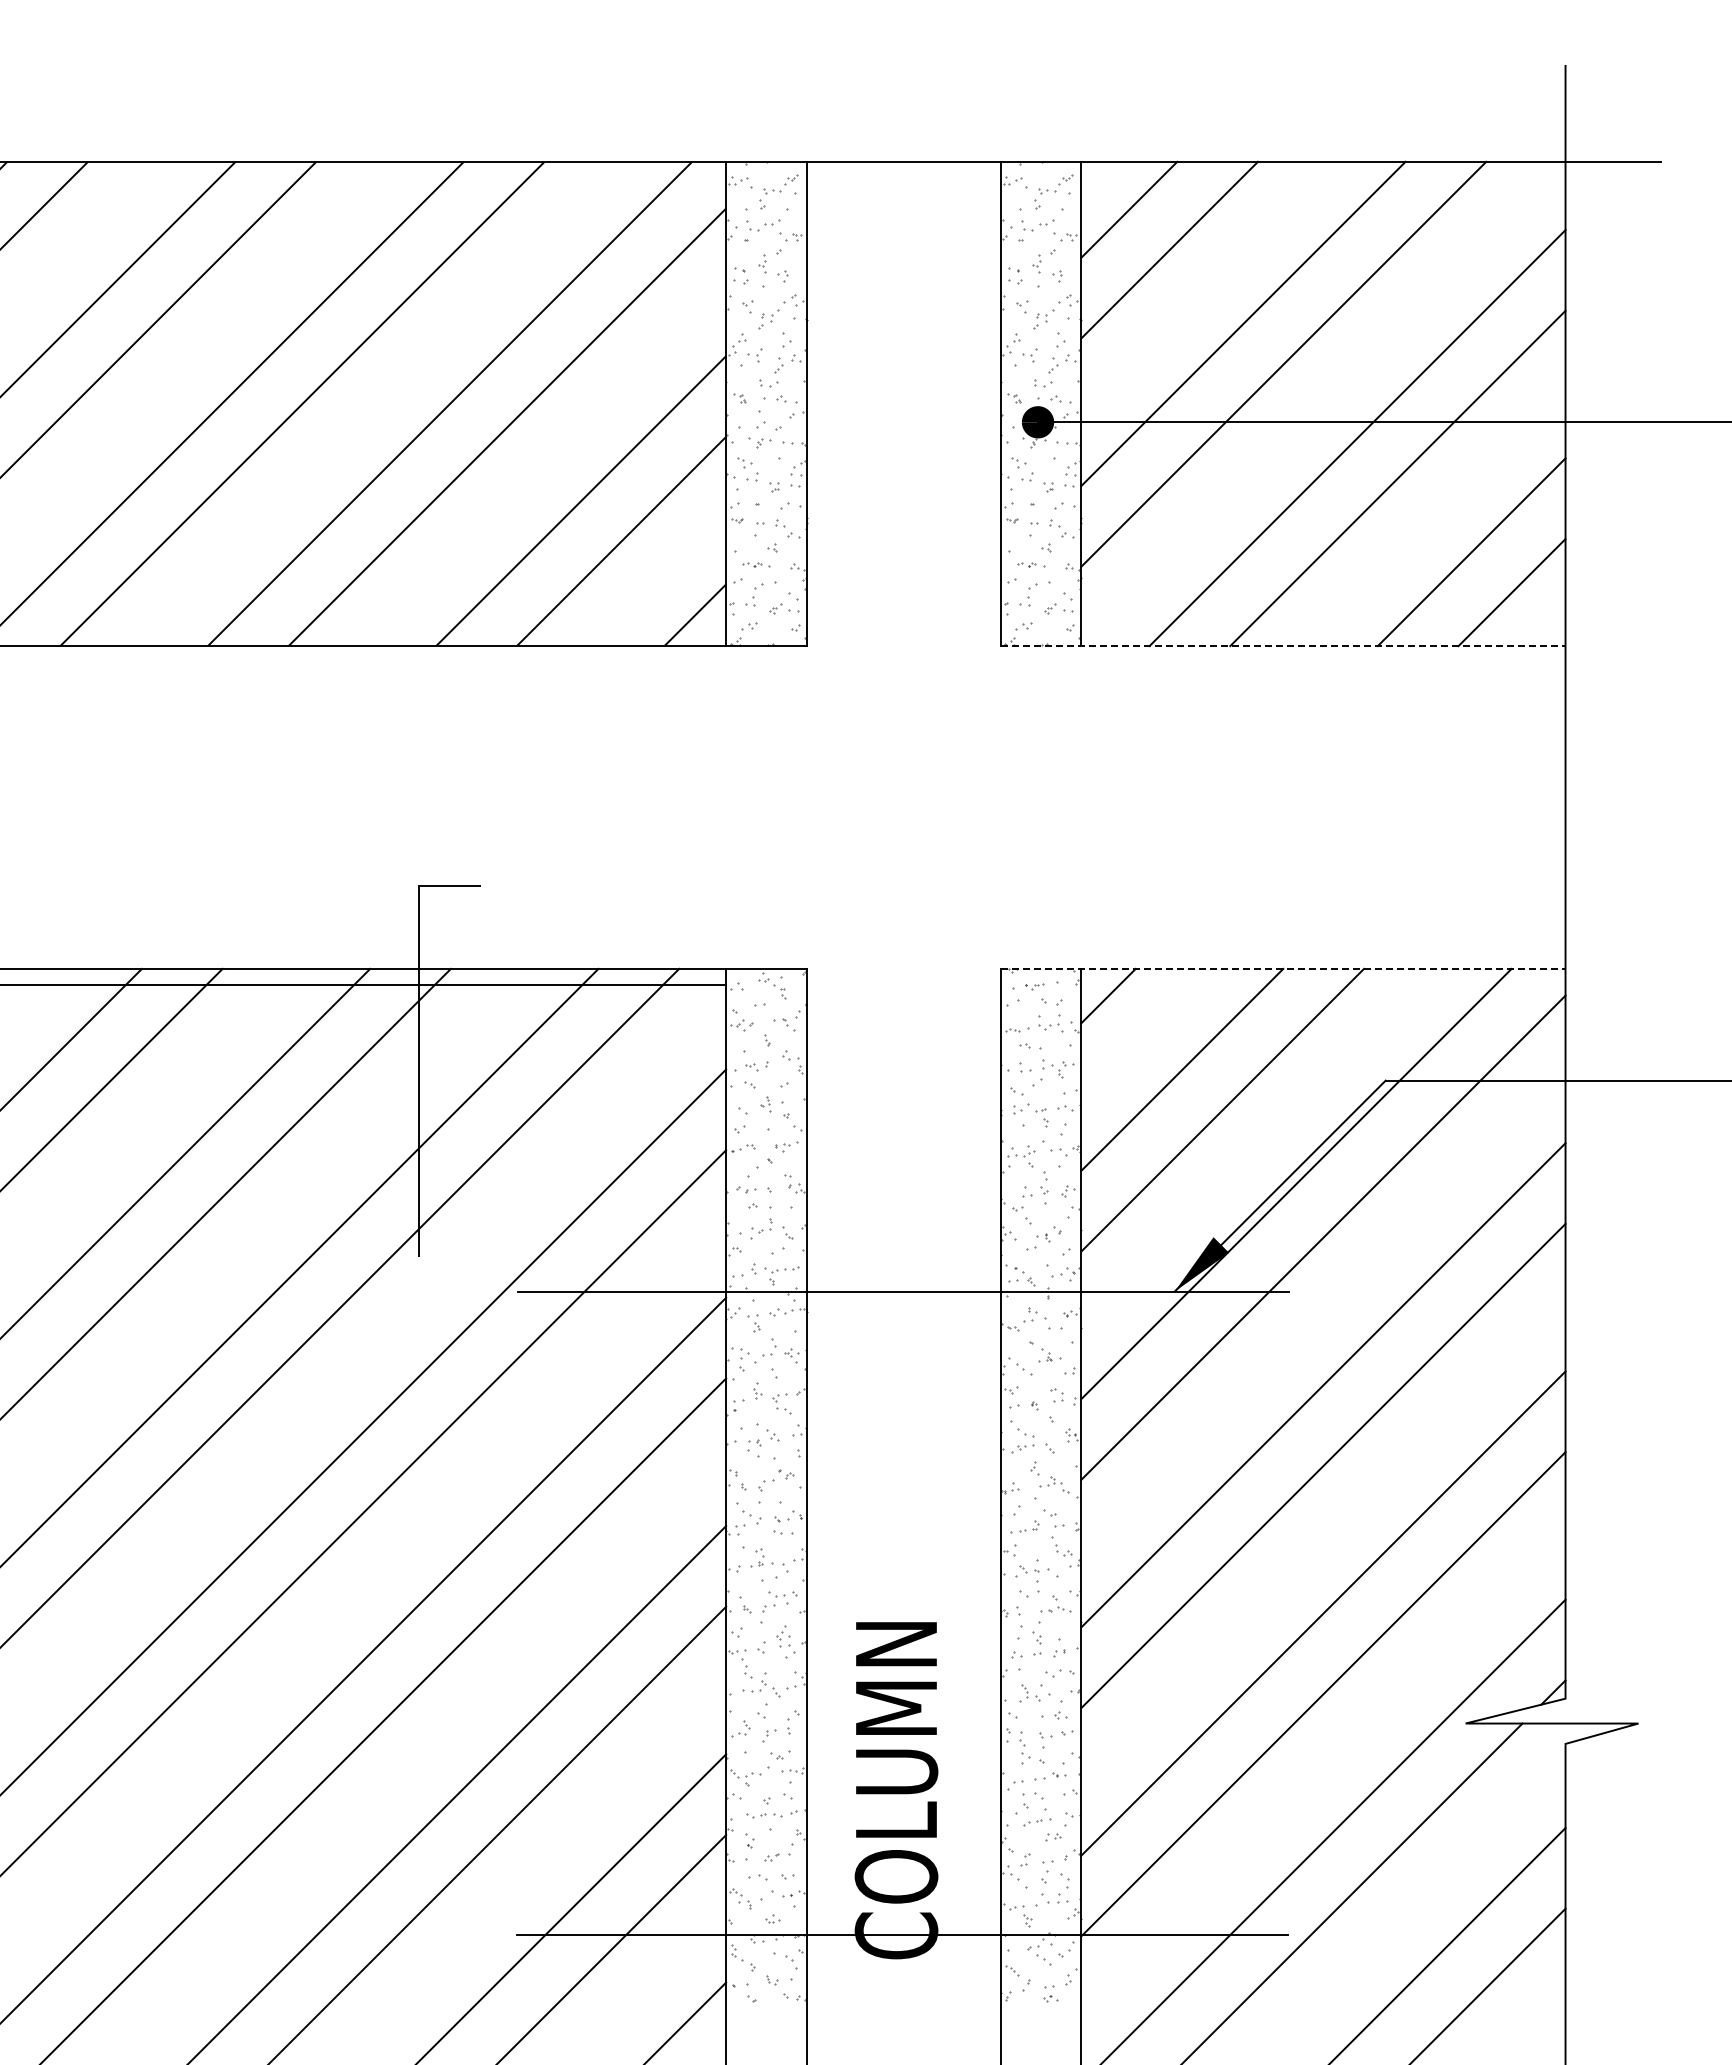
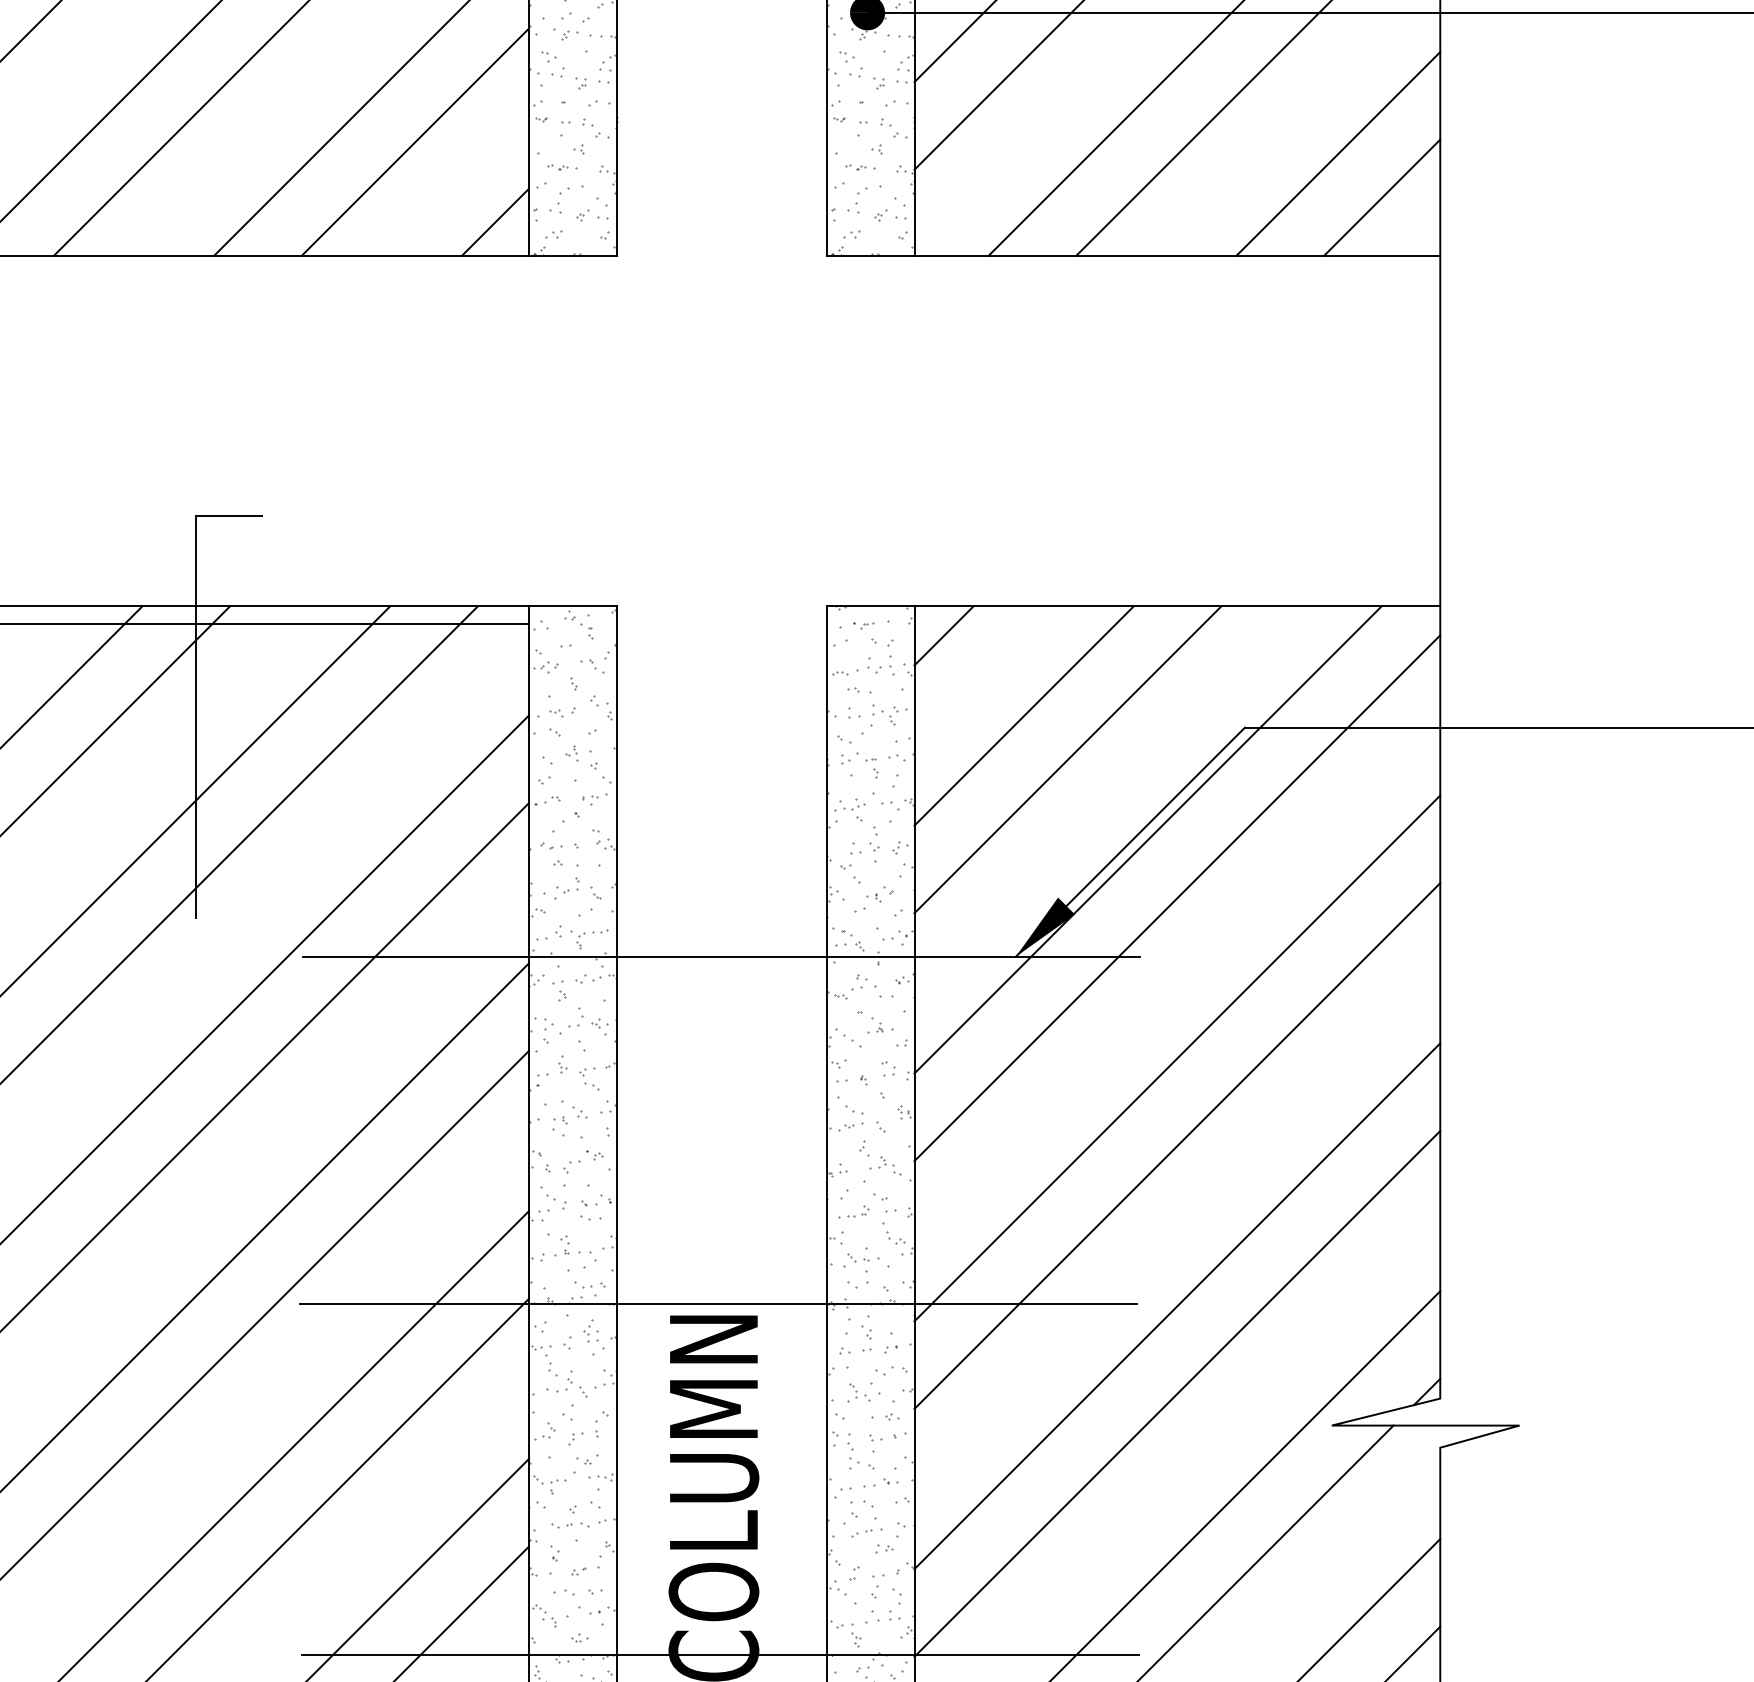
line: (1283, 646) -> (1134, 256), dashed -> solid
line: (1283, 968) -> (1134, 605), dashed -> solid
line: (900, 1611) -> (718, 1303), added

